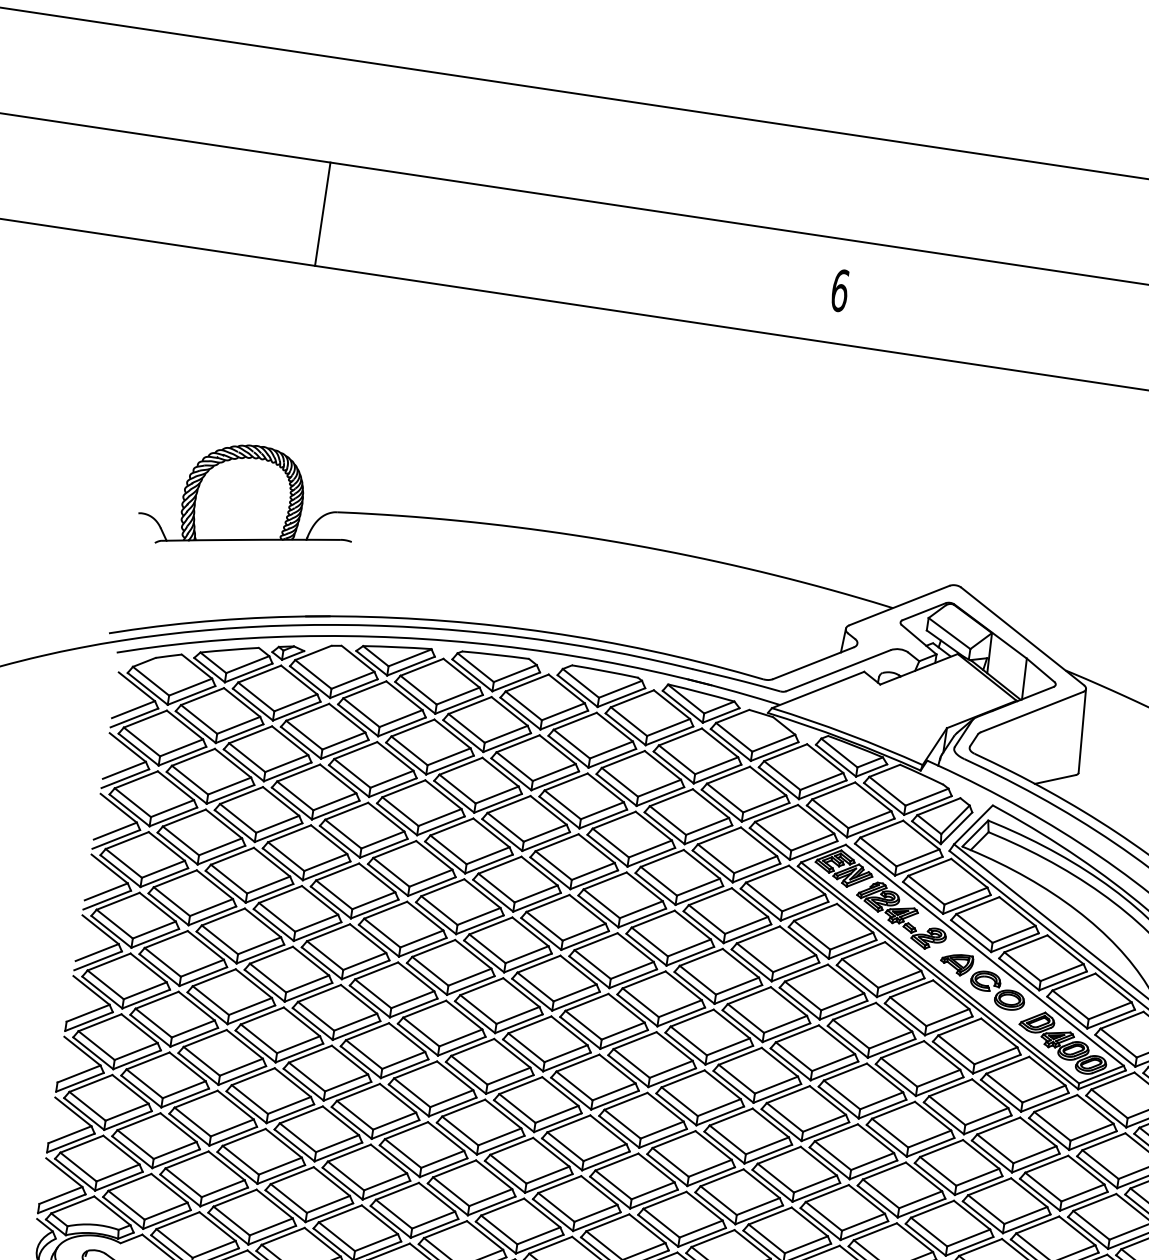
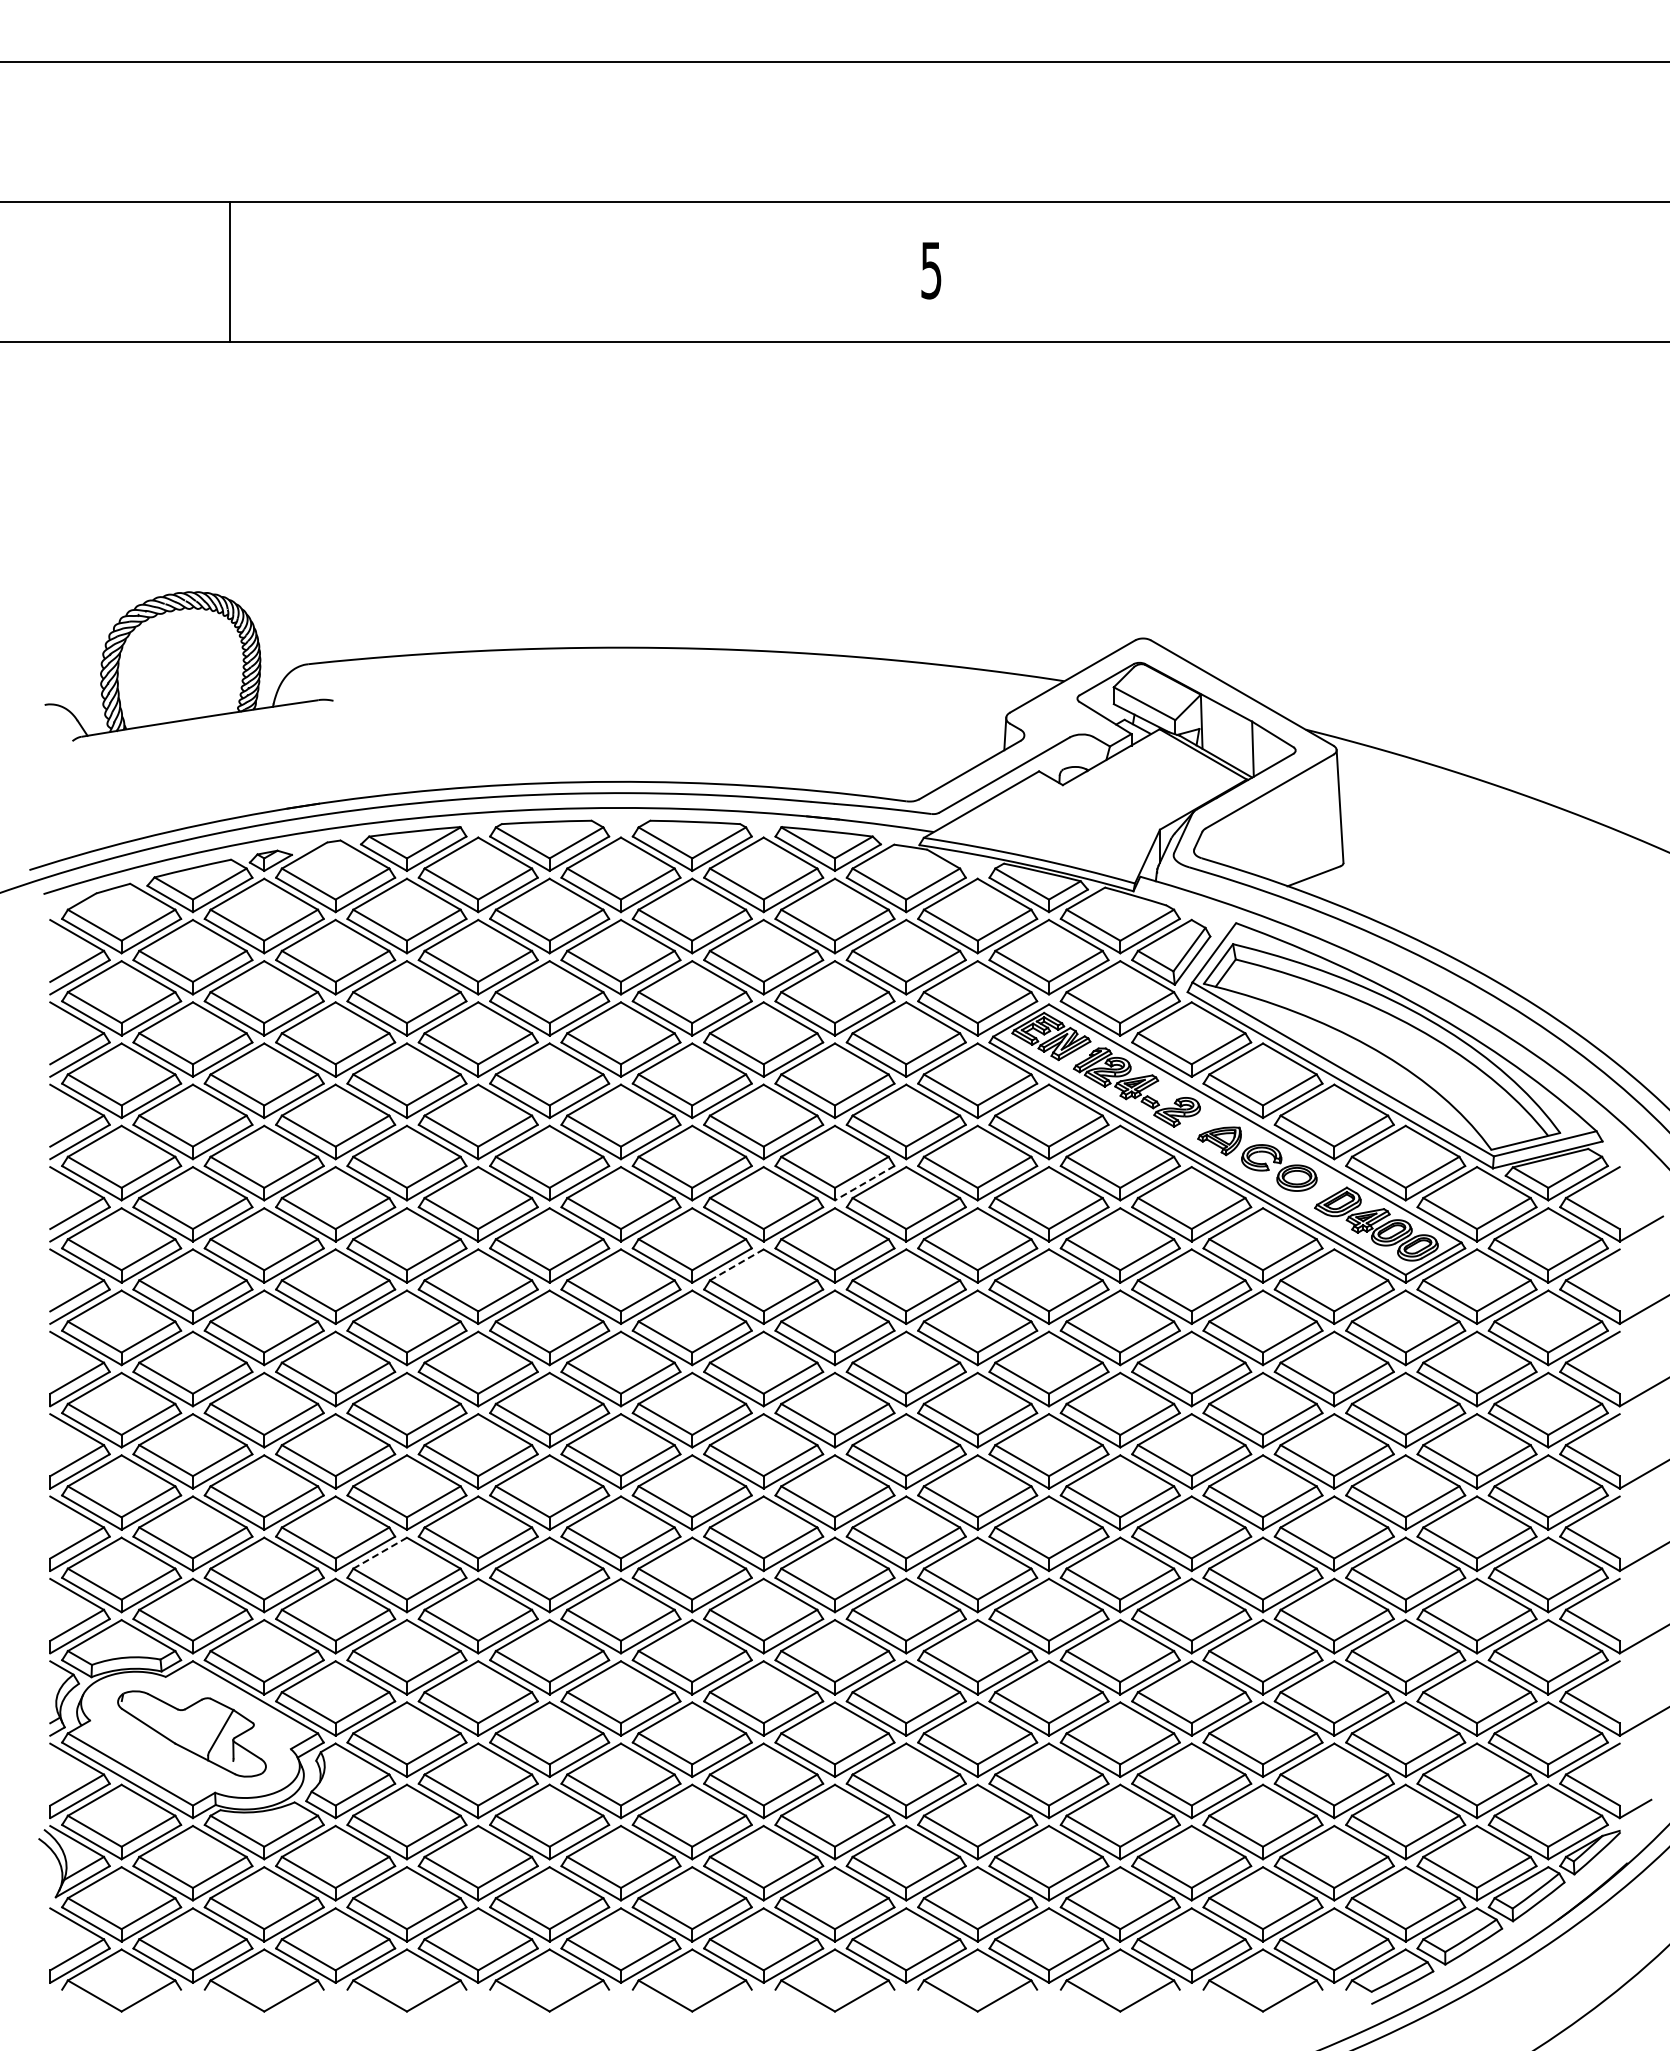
text: (840, 290) -> (931, 270), 6 -> 5
line: (690, 956) -> (864, 1183), solid -> dashed
line: (586, 1002) -> (736, 1264), solid -> dashed
line: (292, 1175) -> (380, 1553), solid -> dashed

